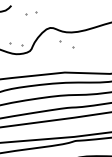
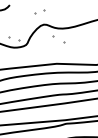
part: (31, 12) -> (39, 11), moved

